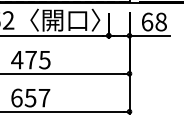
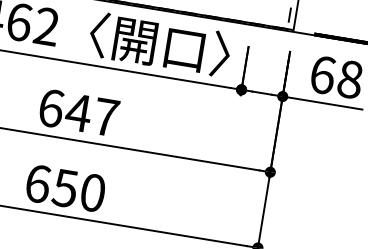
text: (30, 59) -> (77, 111), 475 -> 647
text: (44, 97) -> (93, 191), 657 -> 650

